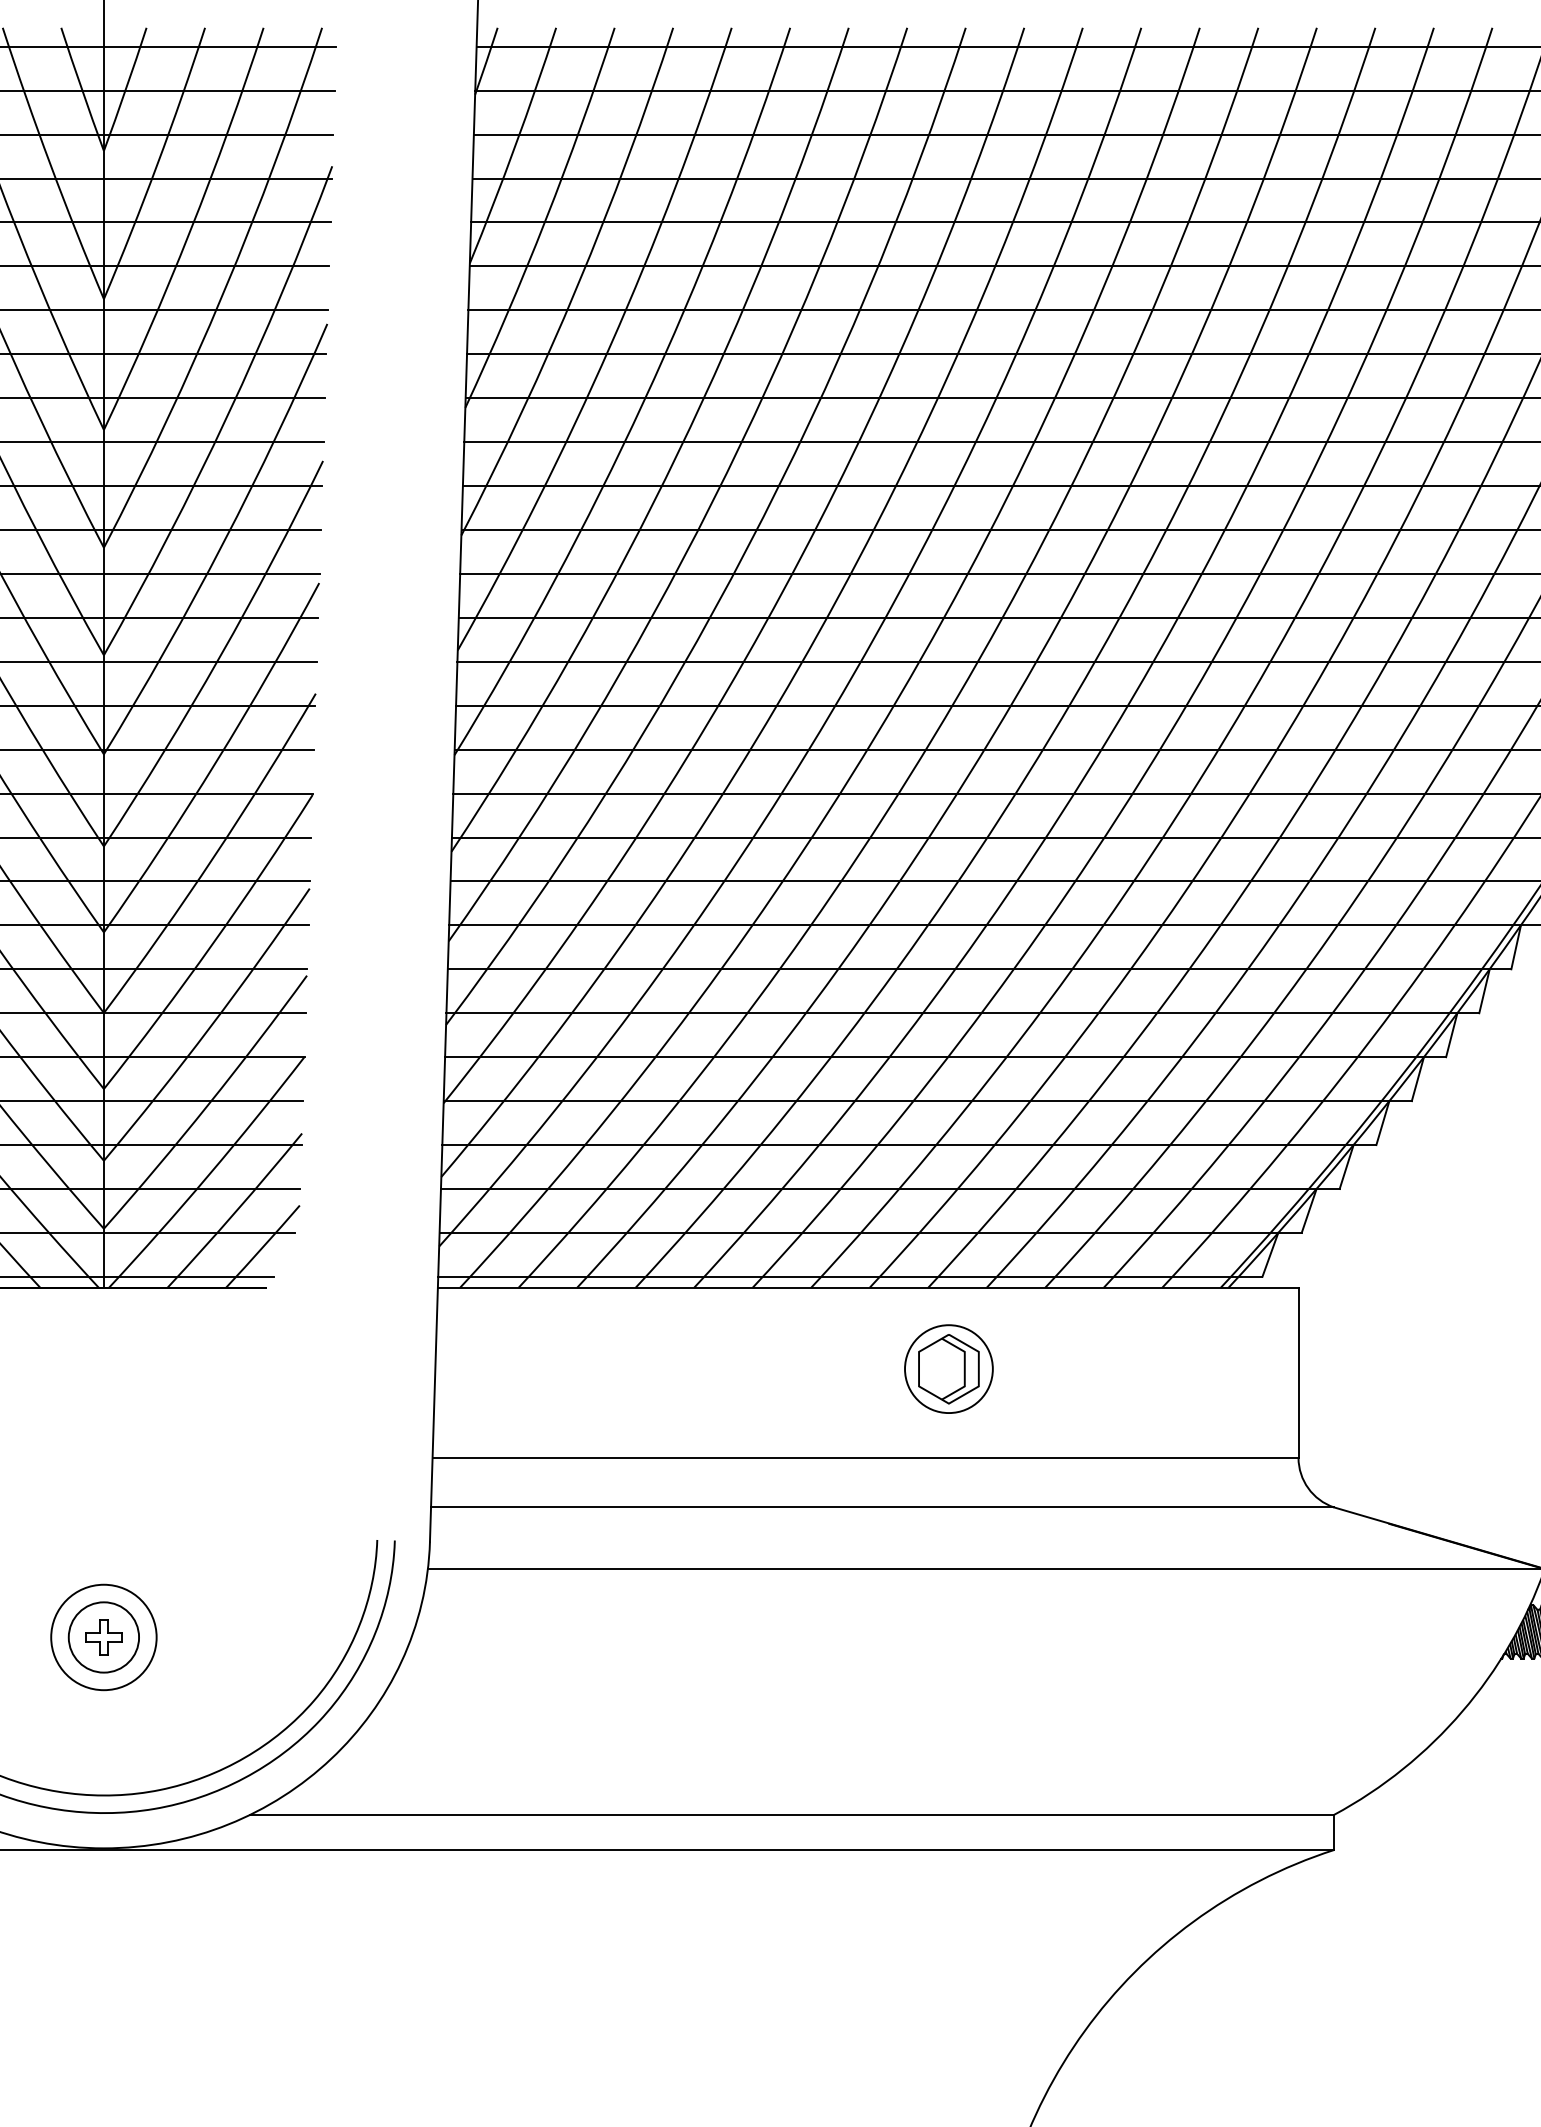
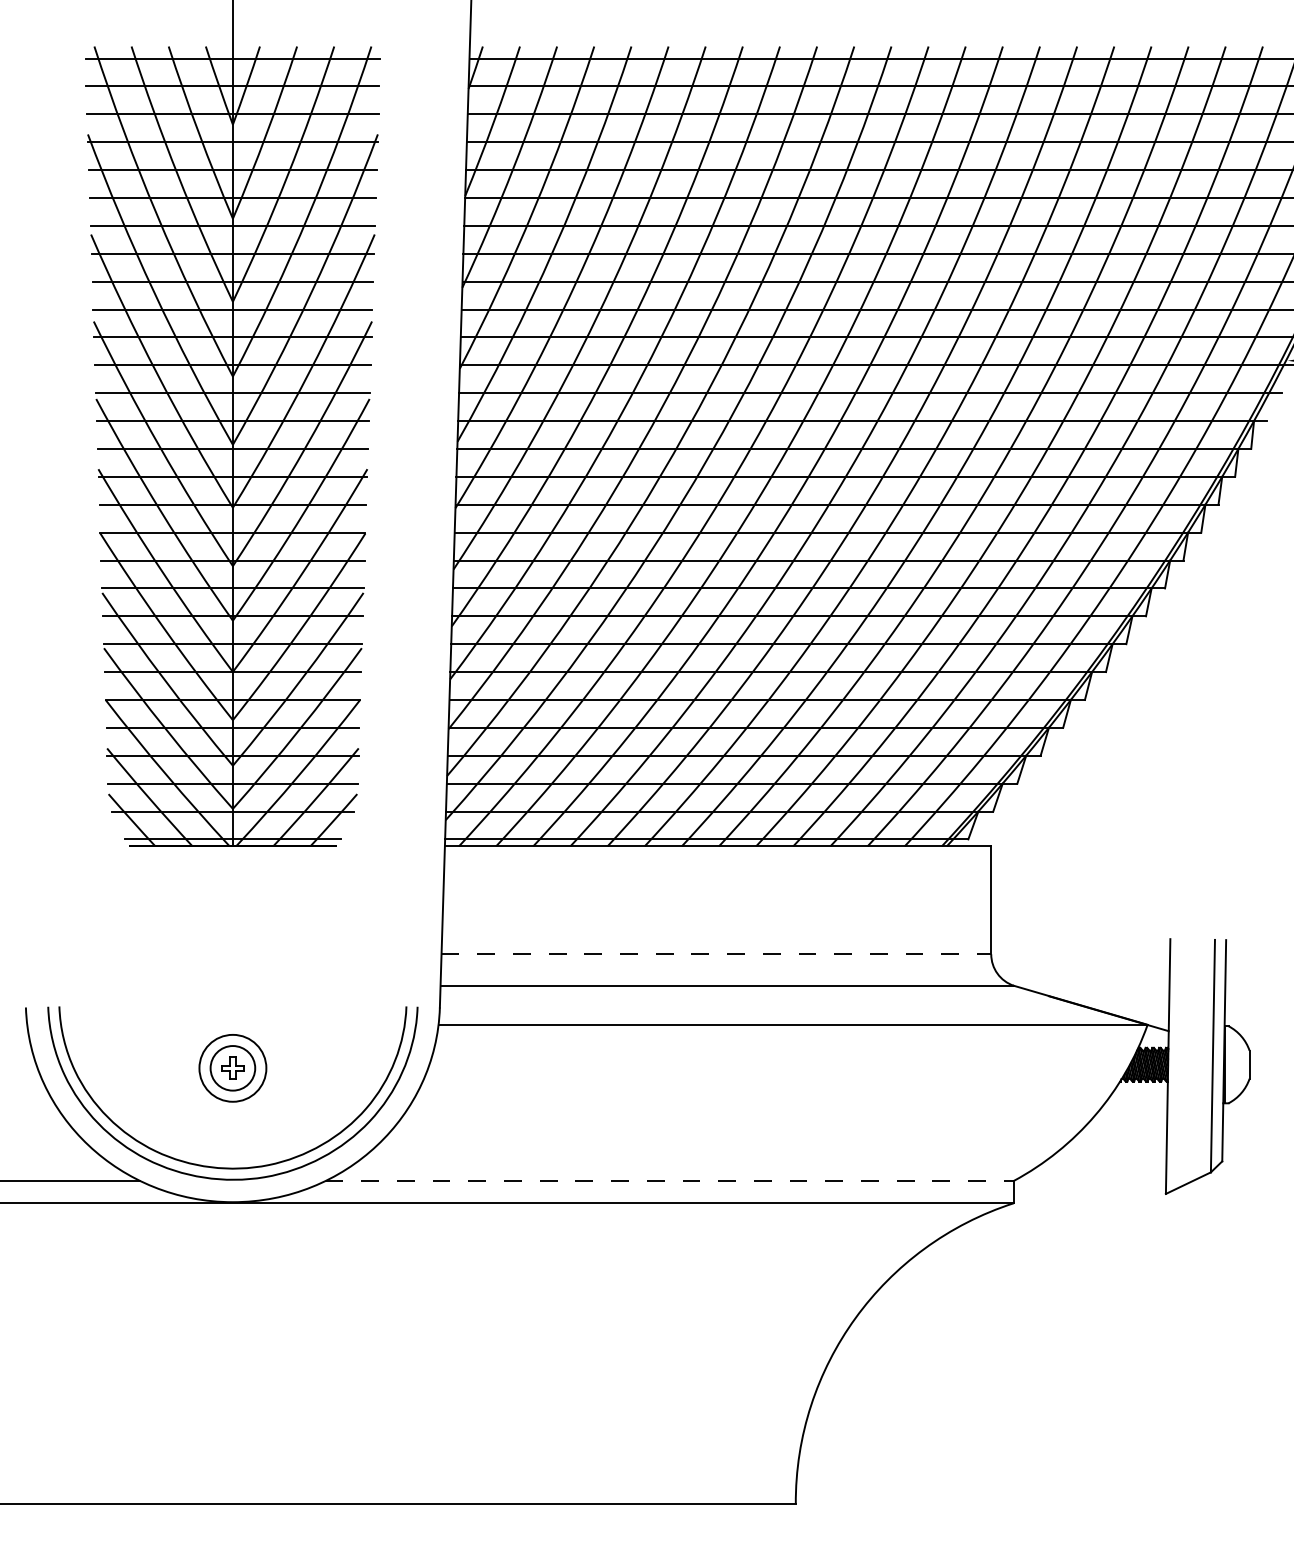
part: (949, 1368) -> (769, 897), removed
line: (865, 1458) -> (716, 954), solid -> dashed
line: (793, 1814) -> (670, 1180), solid -> dashed

